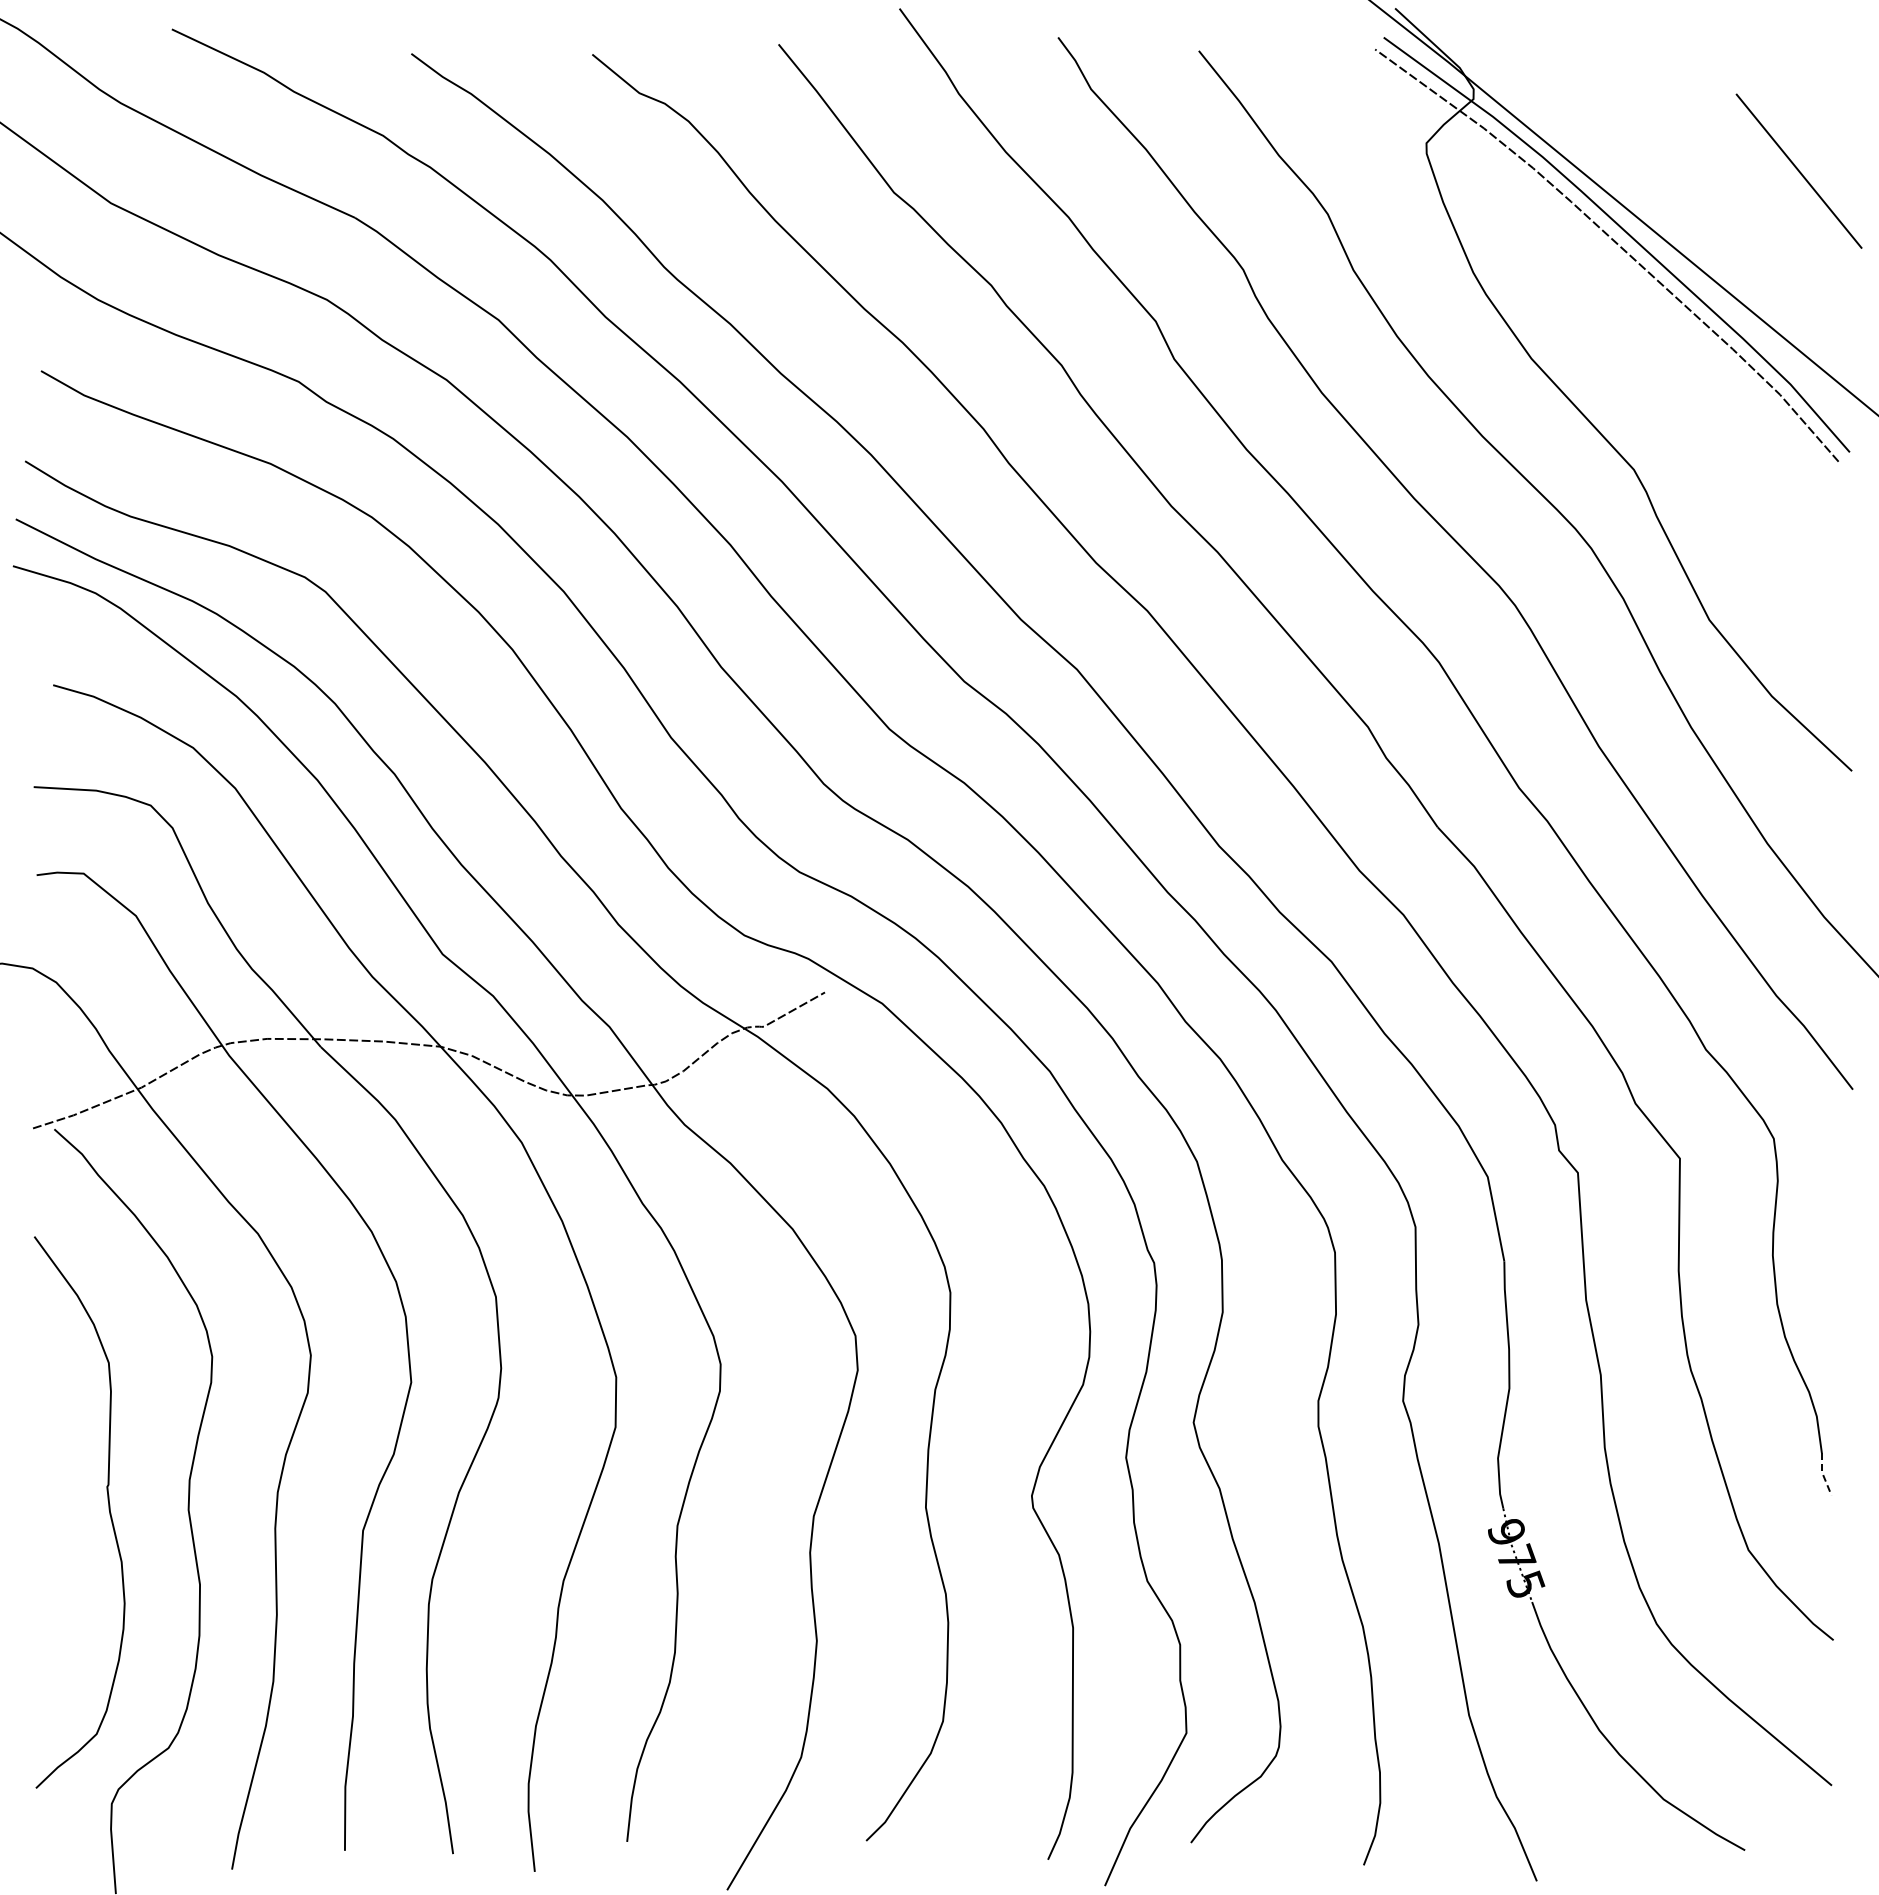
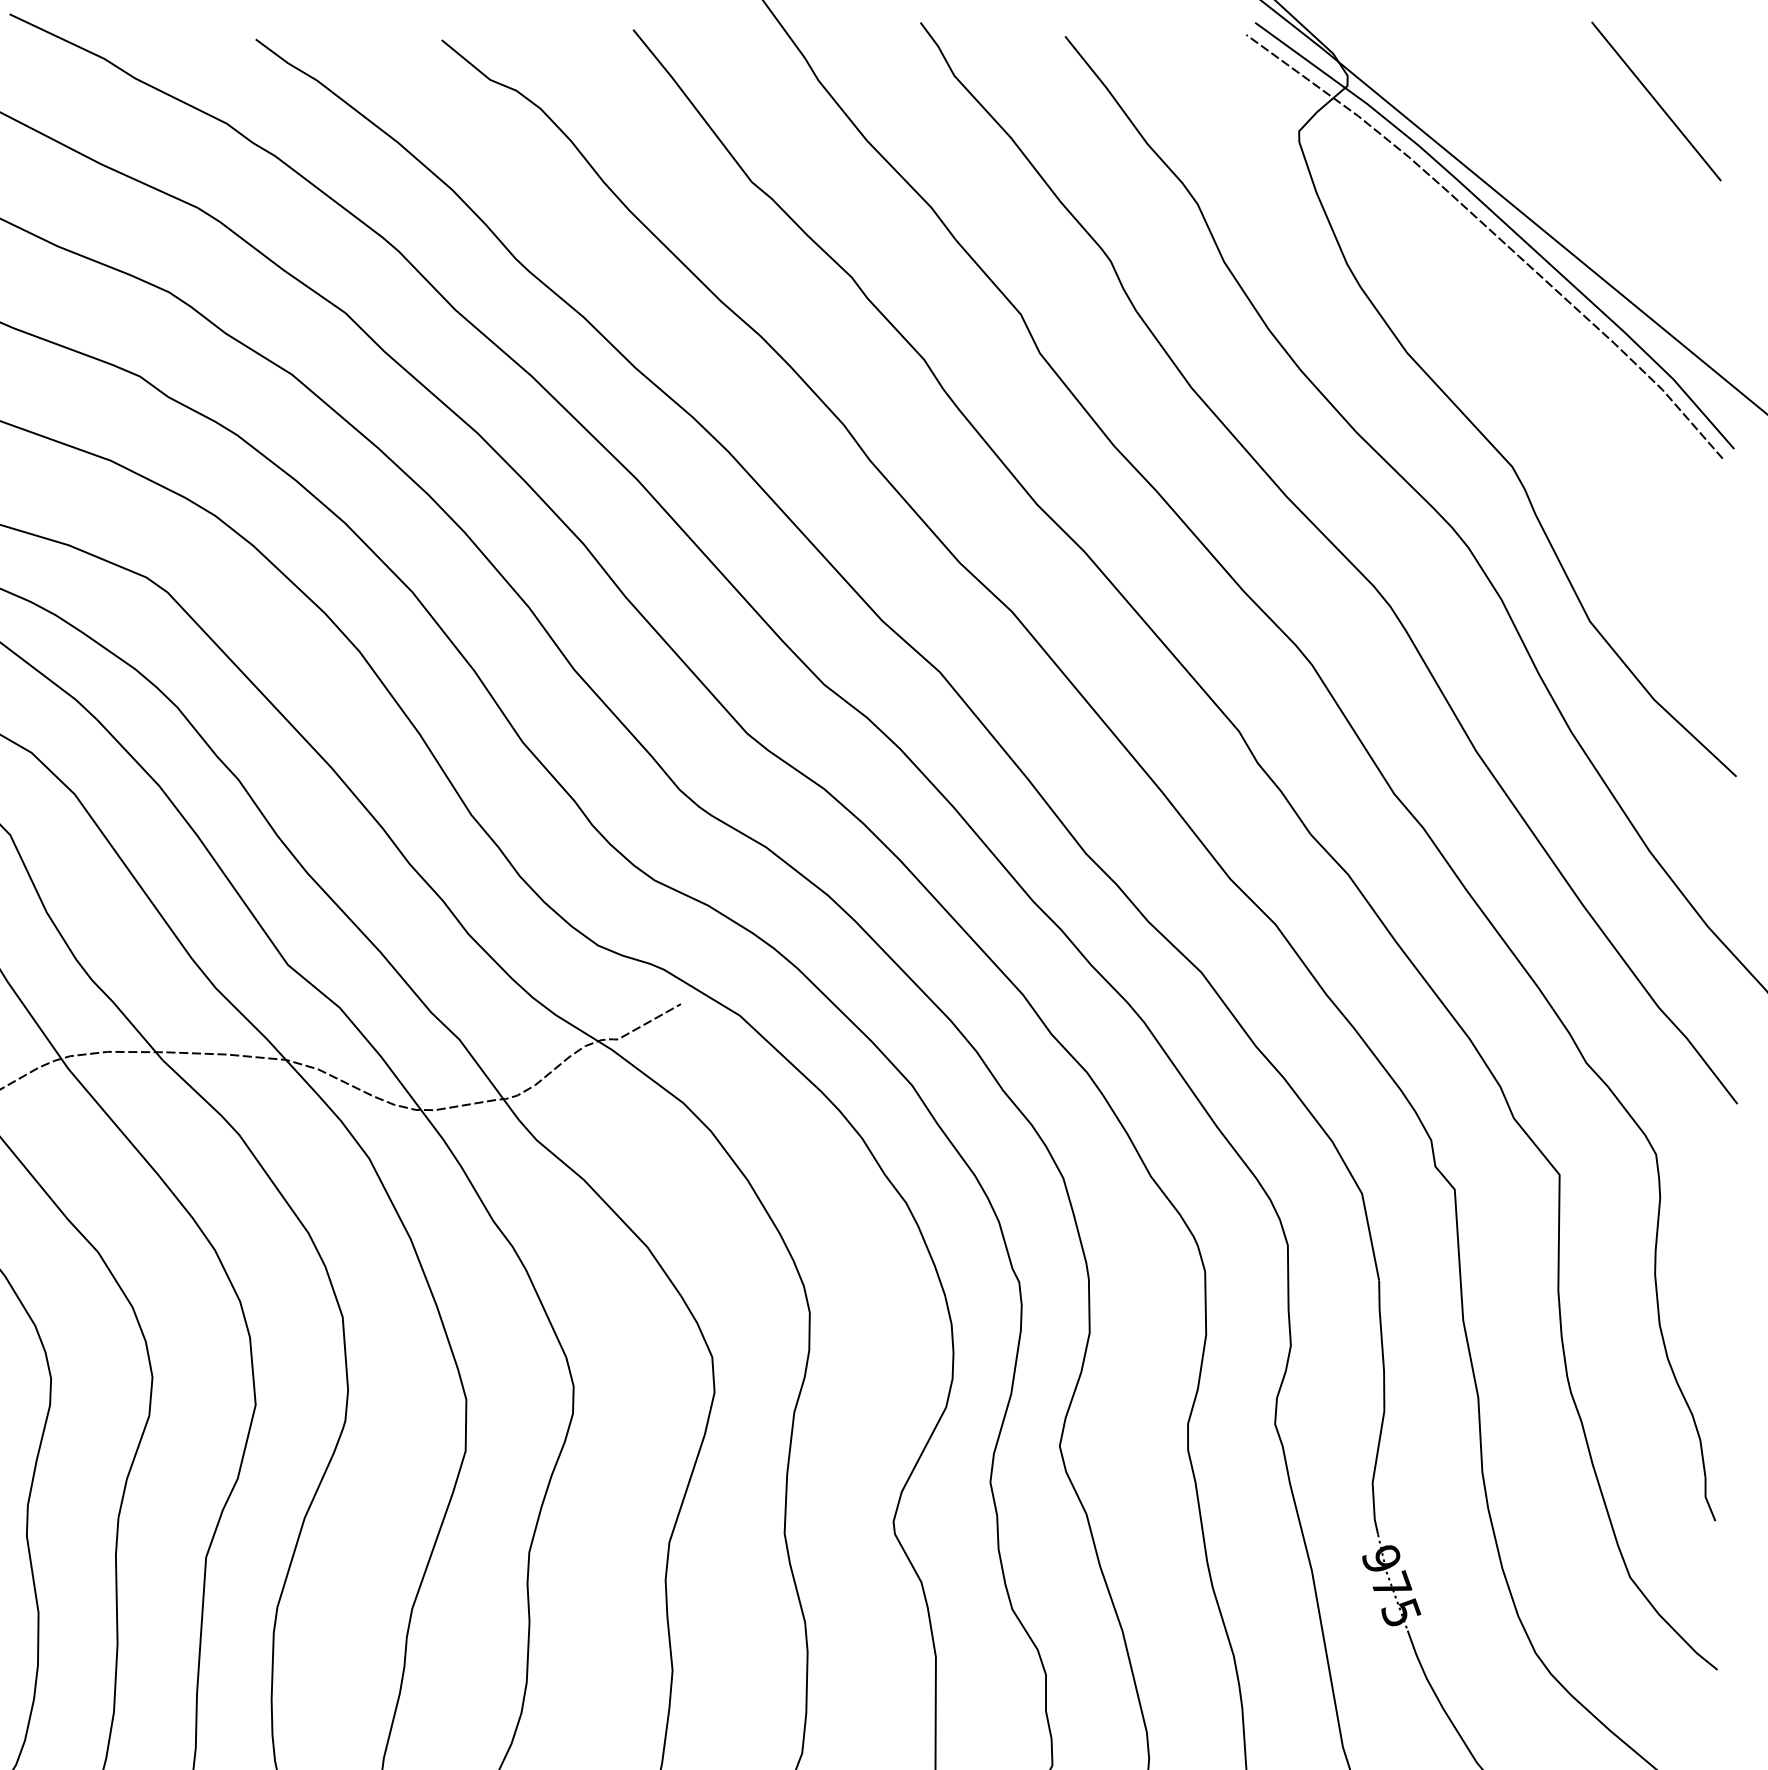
line: (1798, 170) -> (1655, 100), moved
line: (1823, 1474) -> (1707, 1499), dashed -> solid

